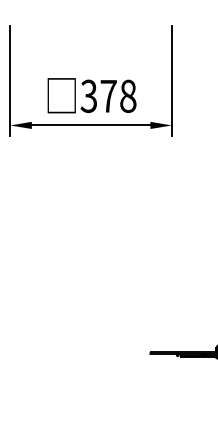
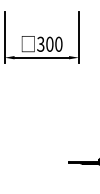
text: (118, 94) -> (54, 43), 378 -> 300

